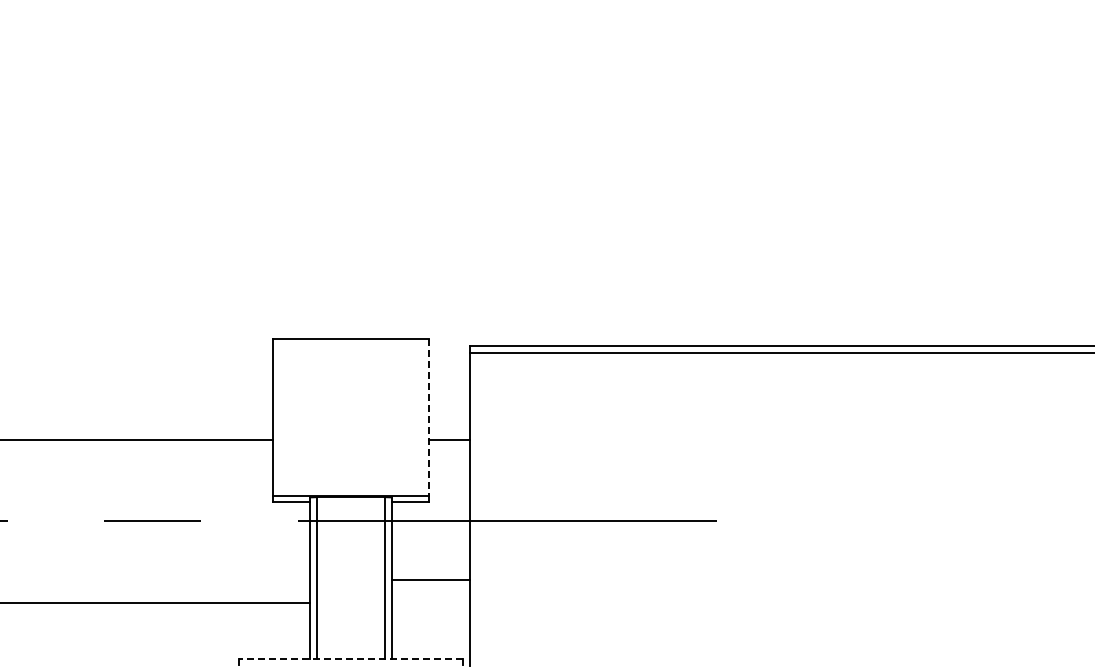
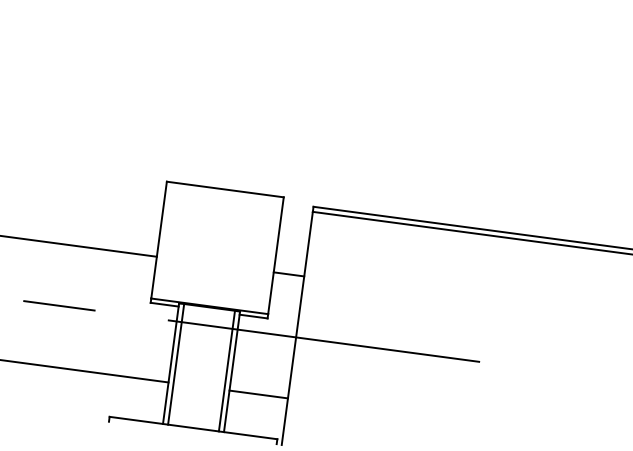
line: (429, 417) -> (276, 255), dashed -> solid
line: (430, 580) -> (258, 394), moved
line: (350, 658) -> (193, 427), dashed -> solid

